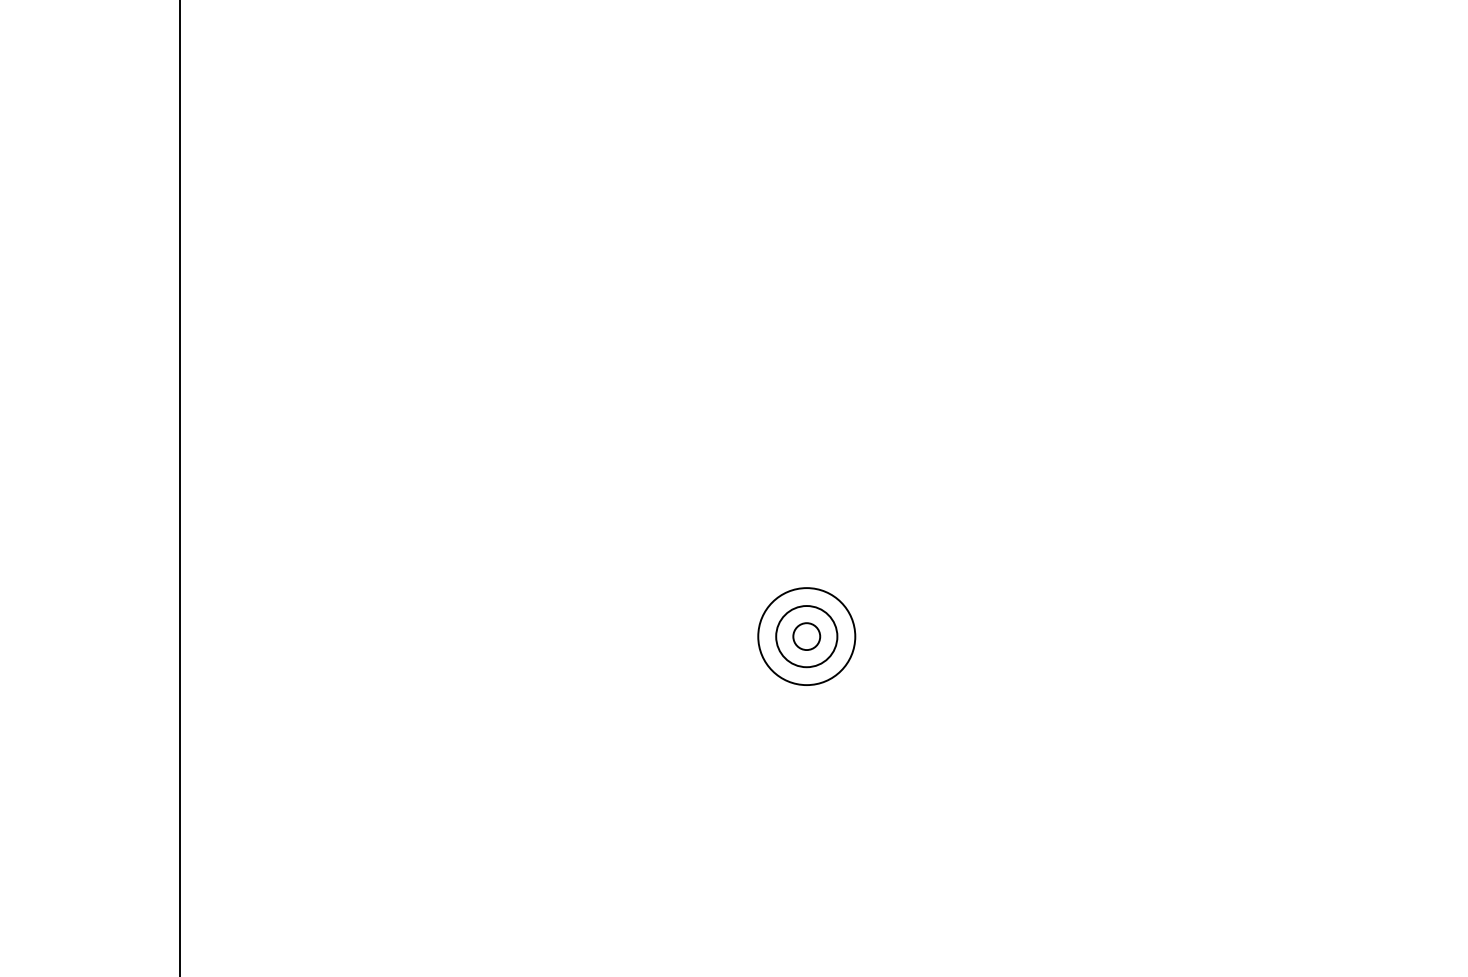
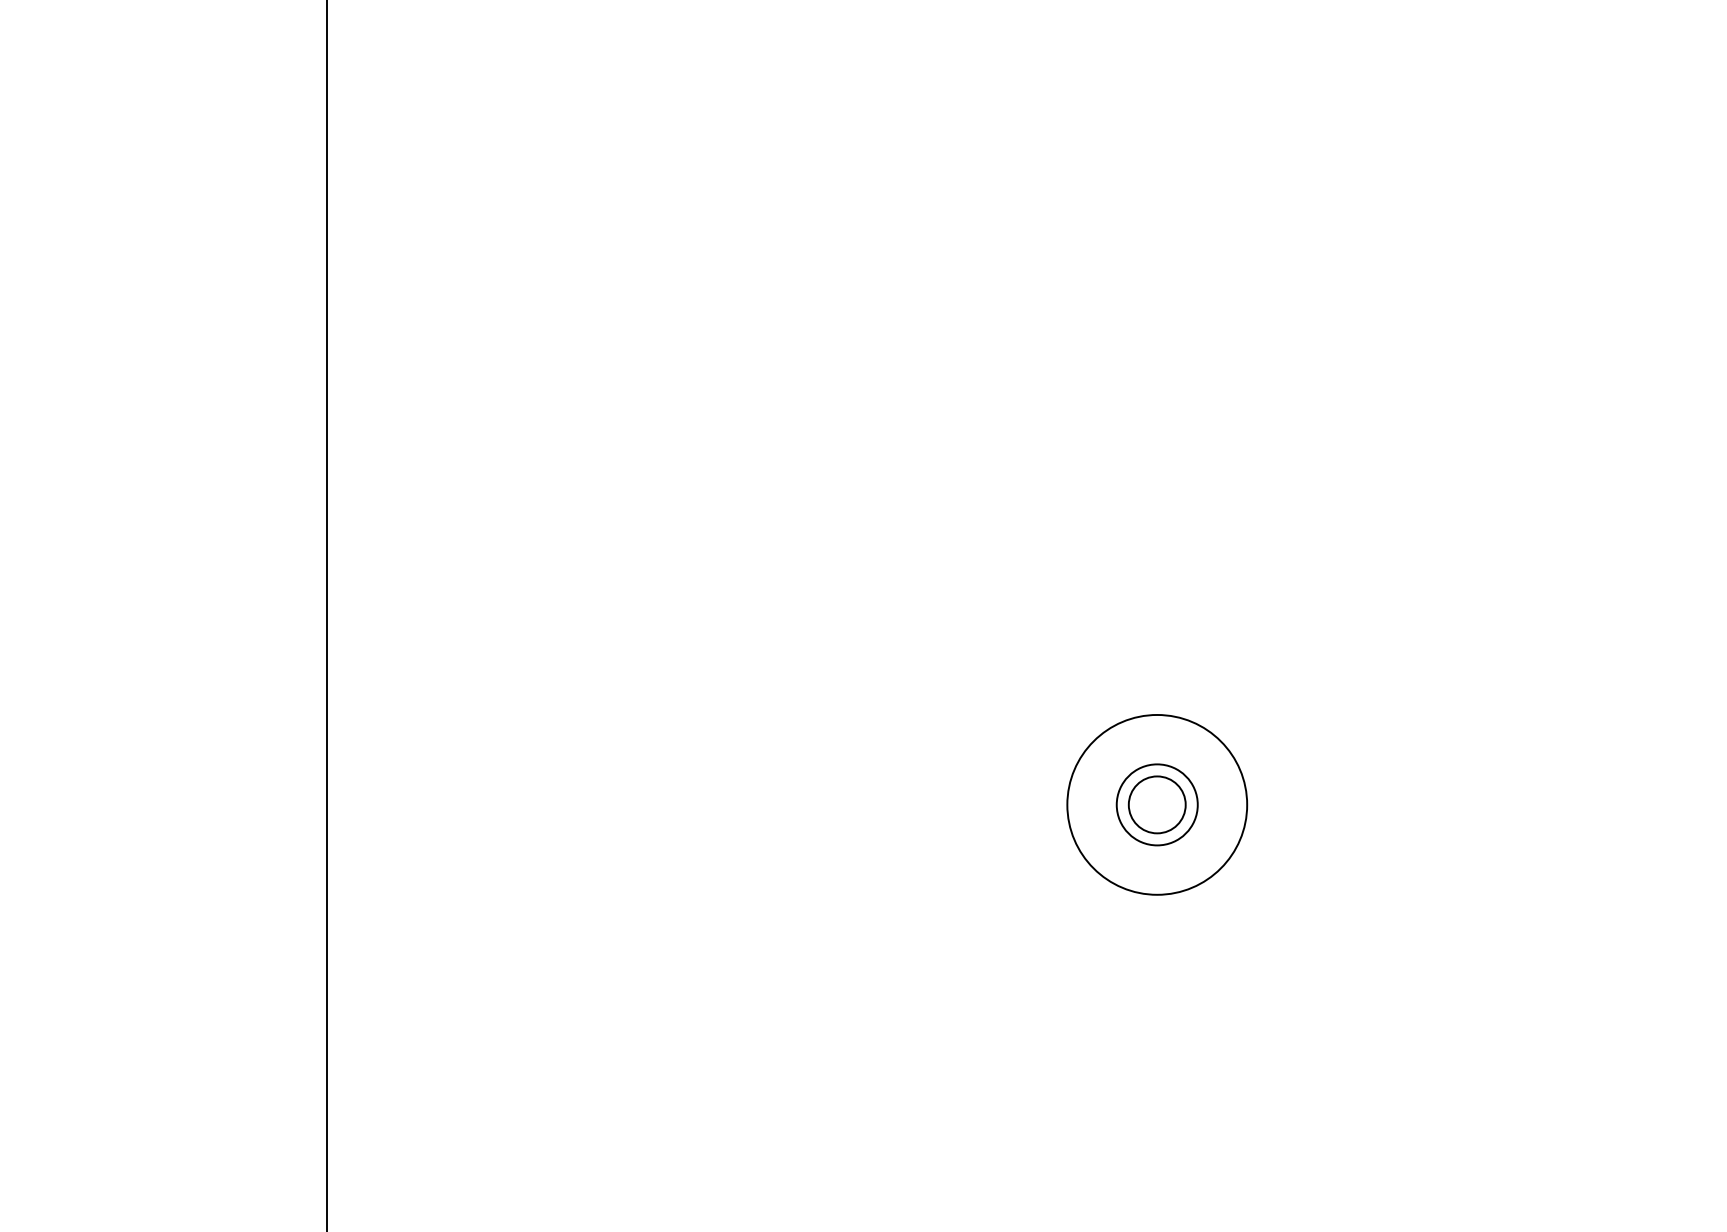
circle: (806, 636) -> (1156, 804), size x1.4
circle: (806, 636) -> (1156, 804), size x1.6

